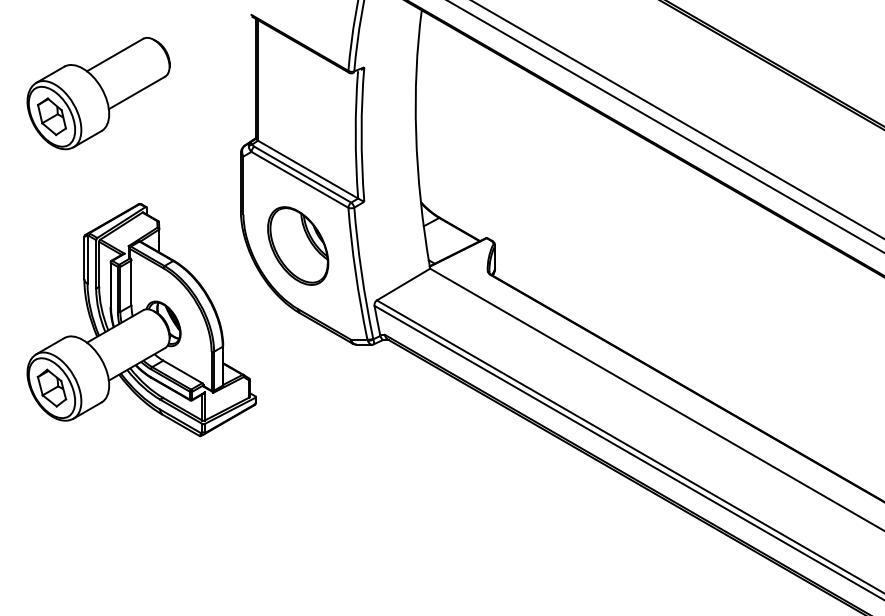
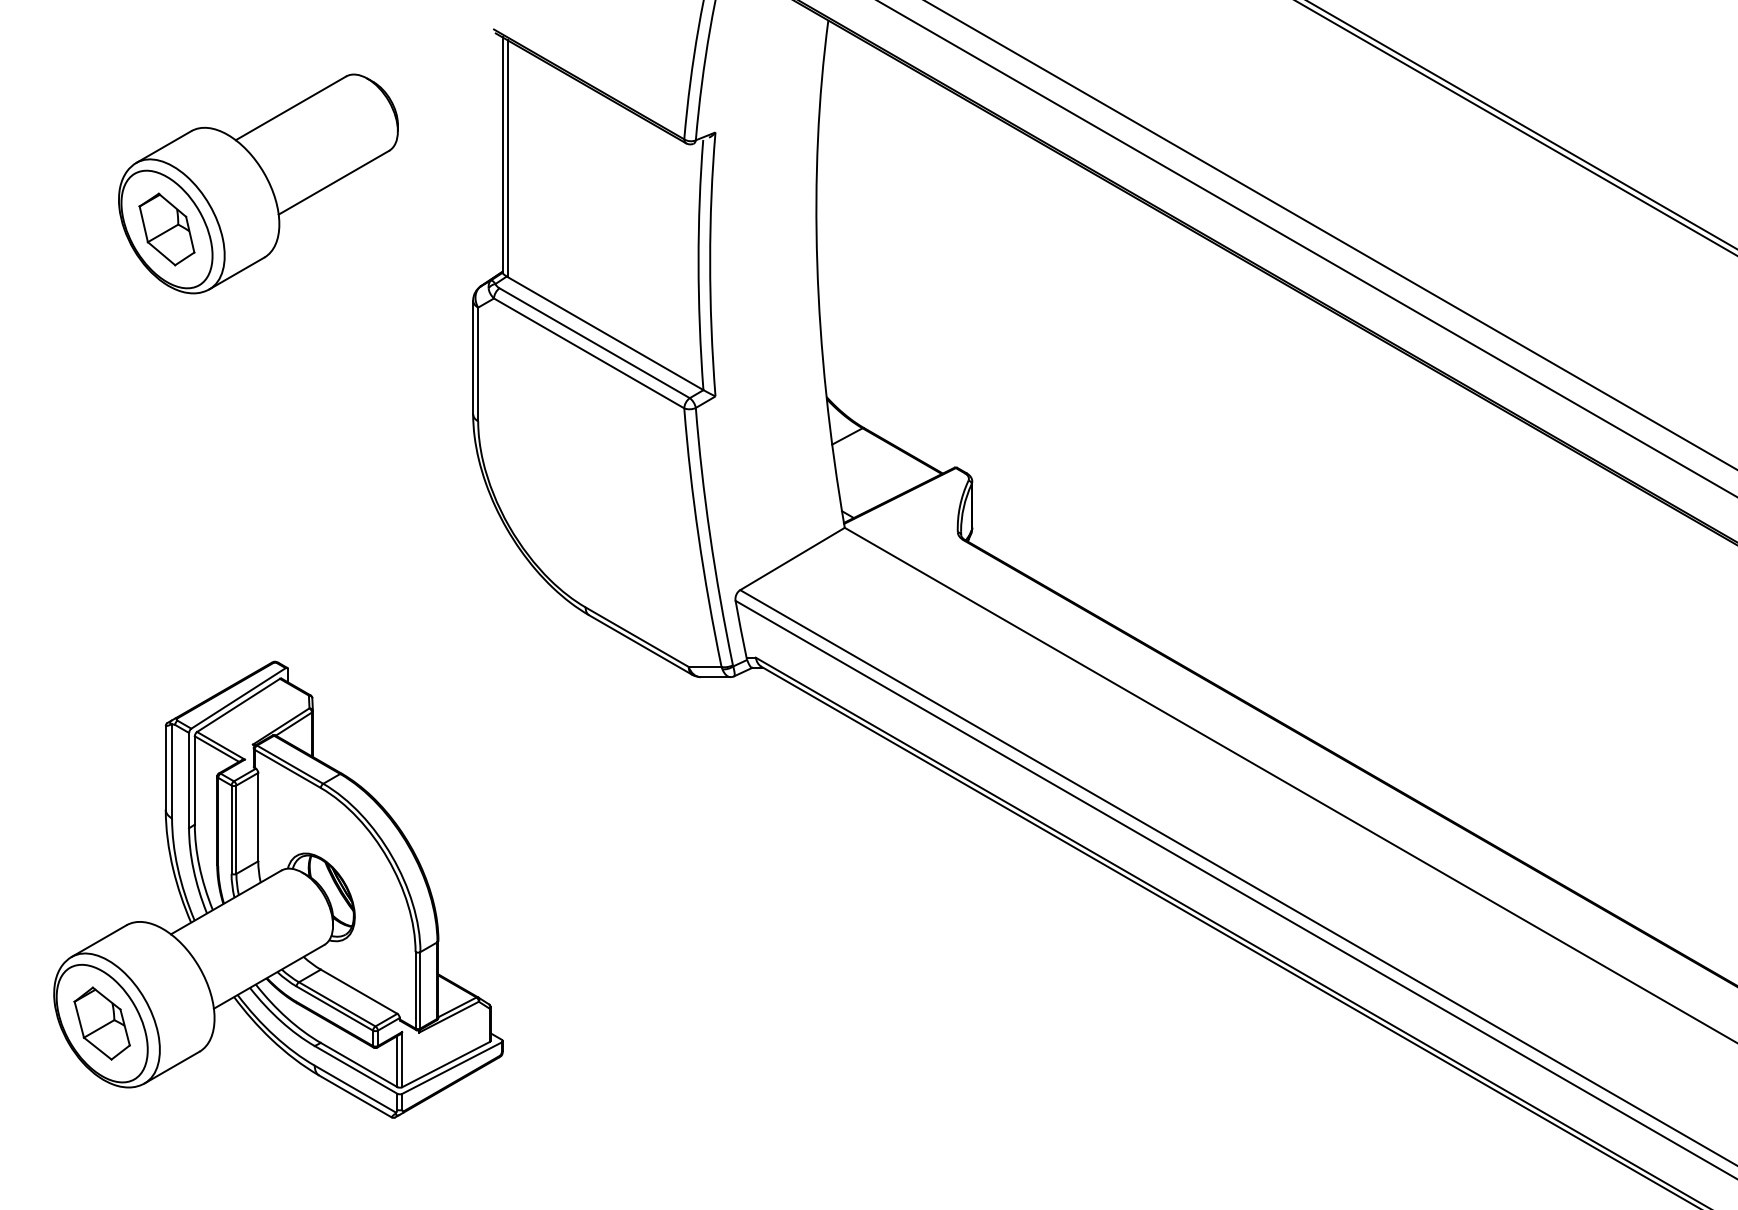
part: (98, 93) -> (258, 183), moved
part: (298, 245) -> (586, 482), removed
part: (141, 320) -> (277, 890), moved

